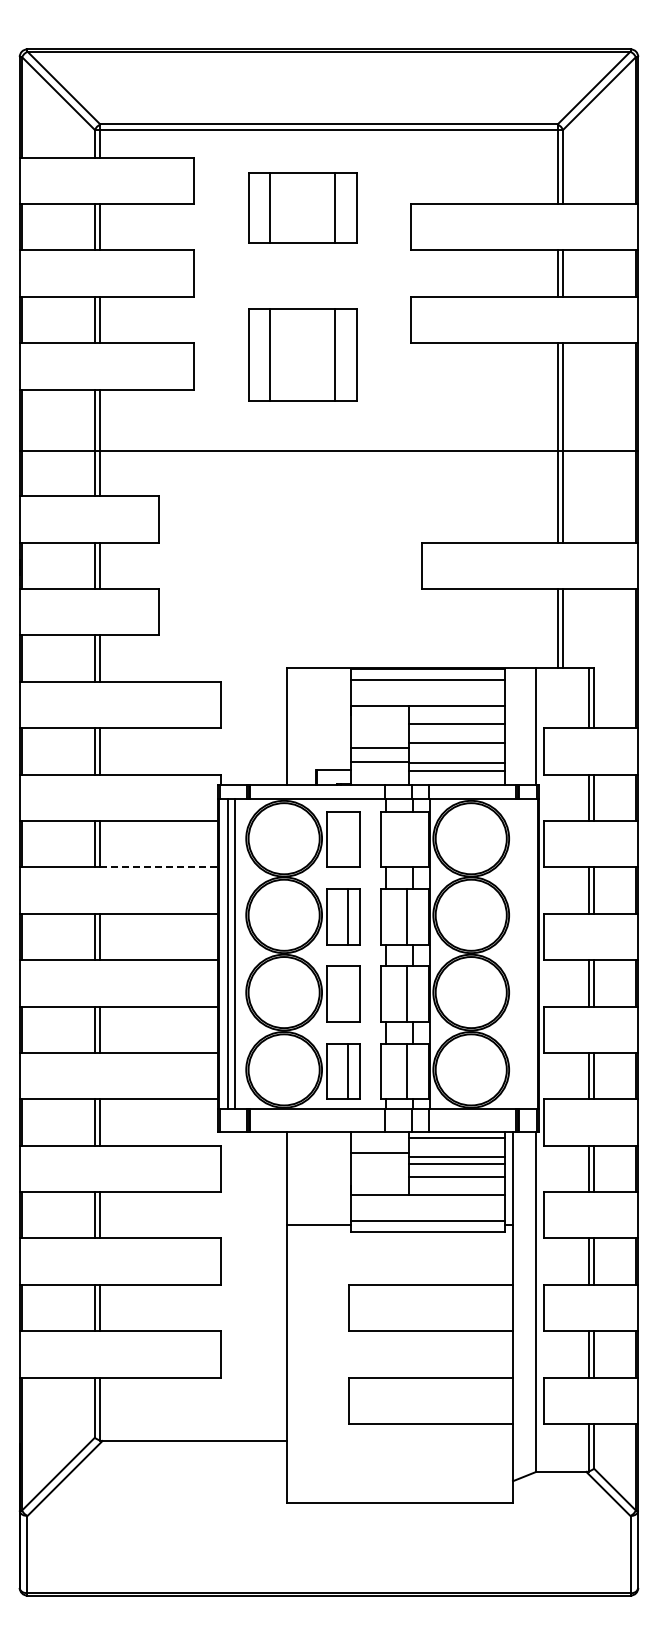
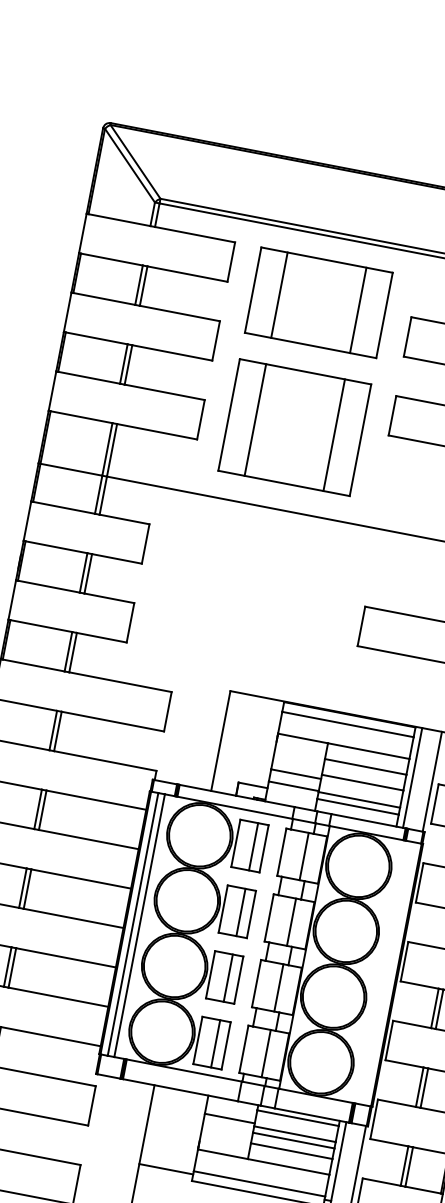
part: (302, 207) -> (318, 302), size x1.43
part: (302, 354) -> (294, 427), size x1.43
line: (513, 726) -> (413, 777), added
line: (347, 839) -> (253, 846), added
line: (407, 839) -> (304, 856), added
line: (158, 867) -> (88, 839), dashed -> solid
line: (347, 993) -> (228, 977), added

